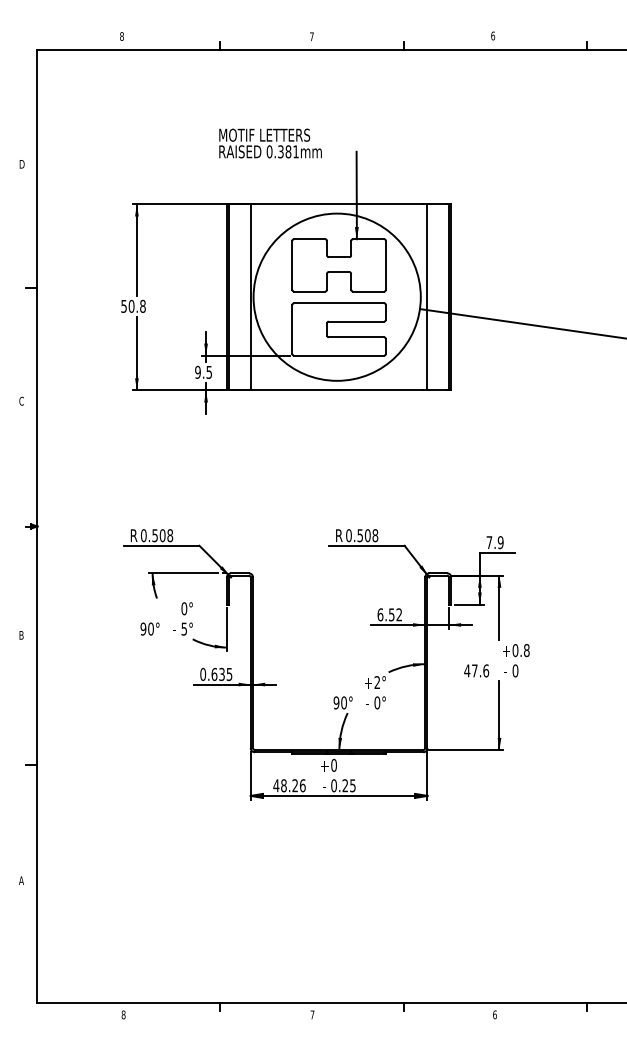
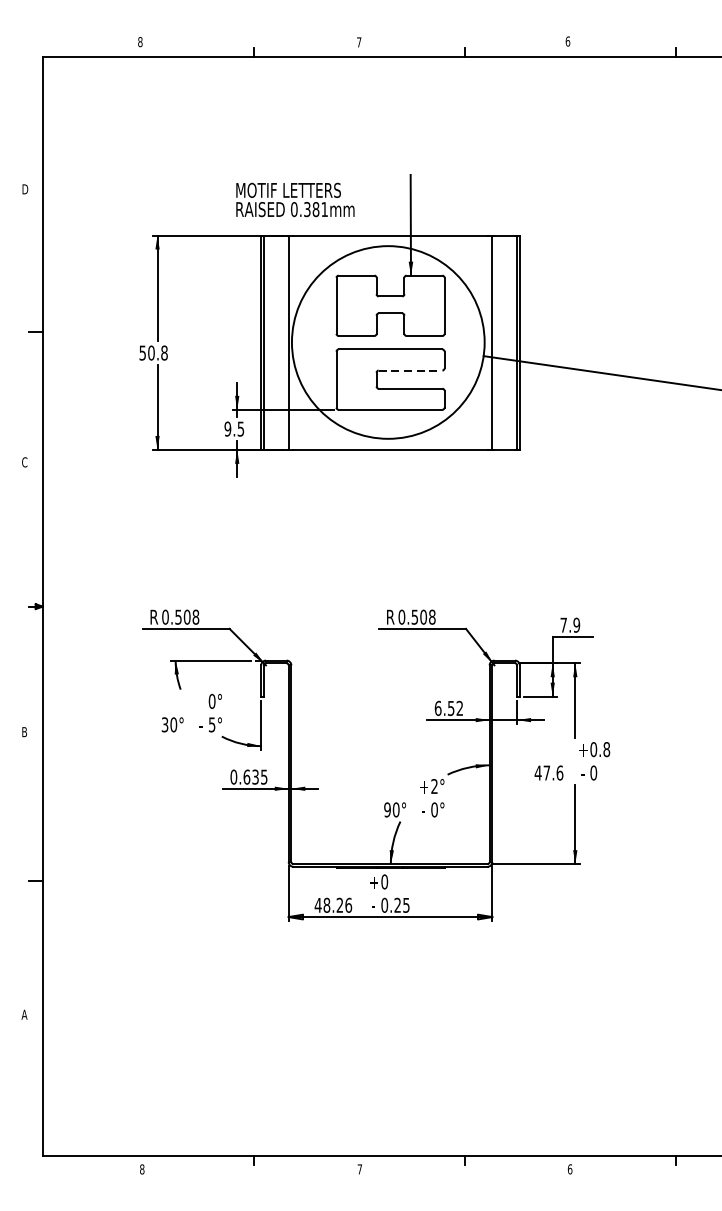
text: (270, 143) -> (295, 199), moved
line: (356, 321) -> (410, 370), solid -> dashed
text: (143, 628) -> (165, 724), 90° -> 30°

